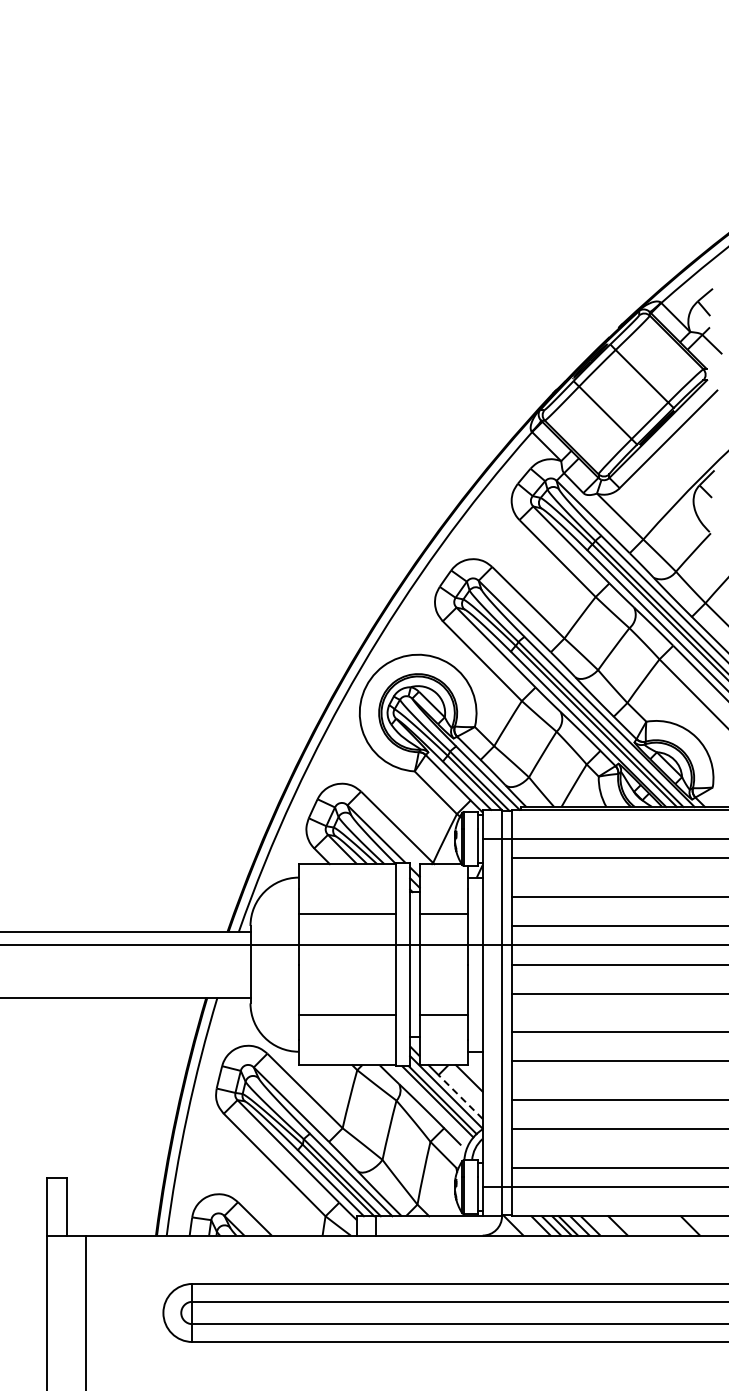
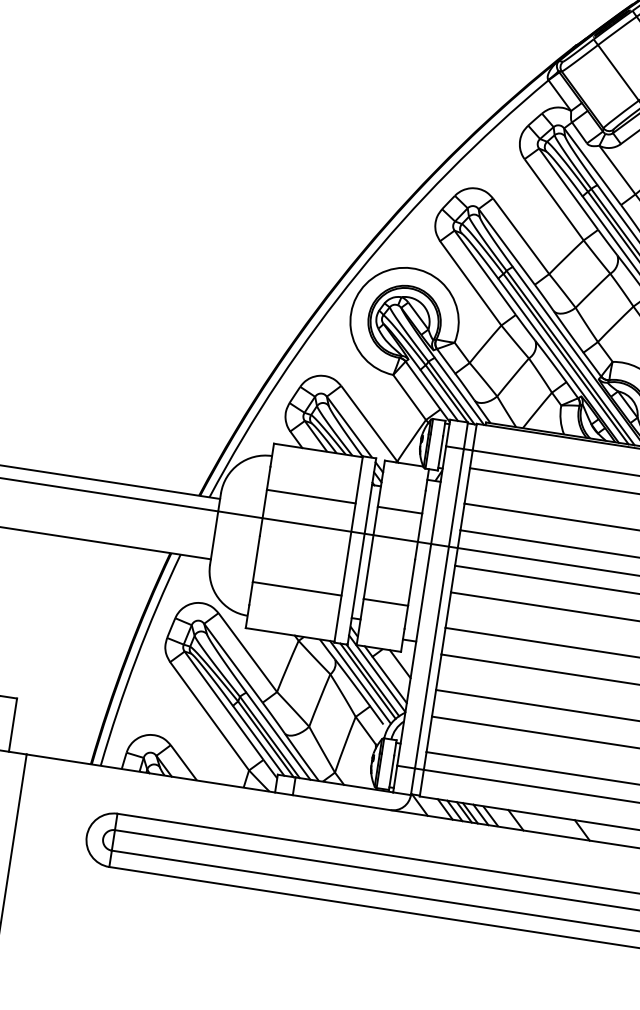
line: (460, 1096) -> (389, 679), dashed -> solid
line: (429, 1104) -> (360, 682), added

